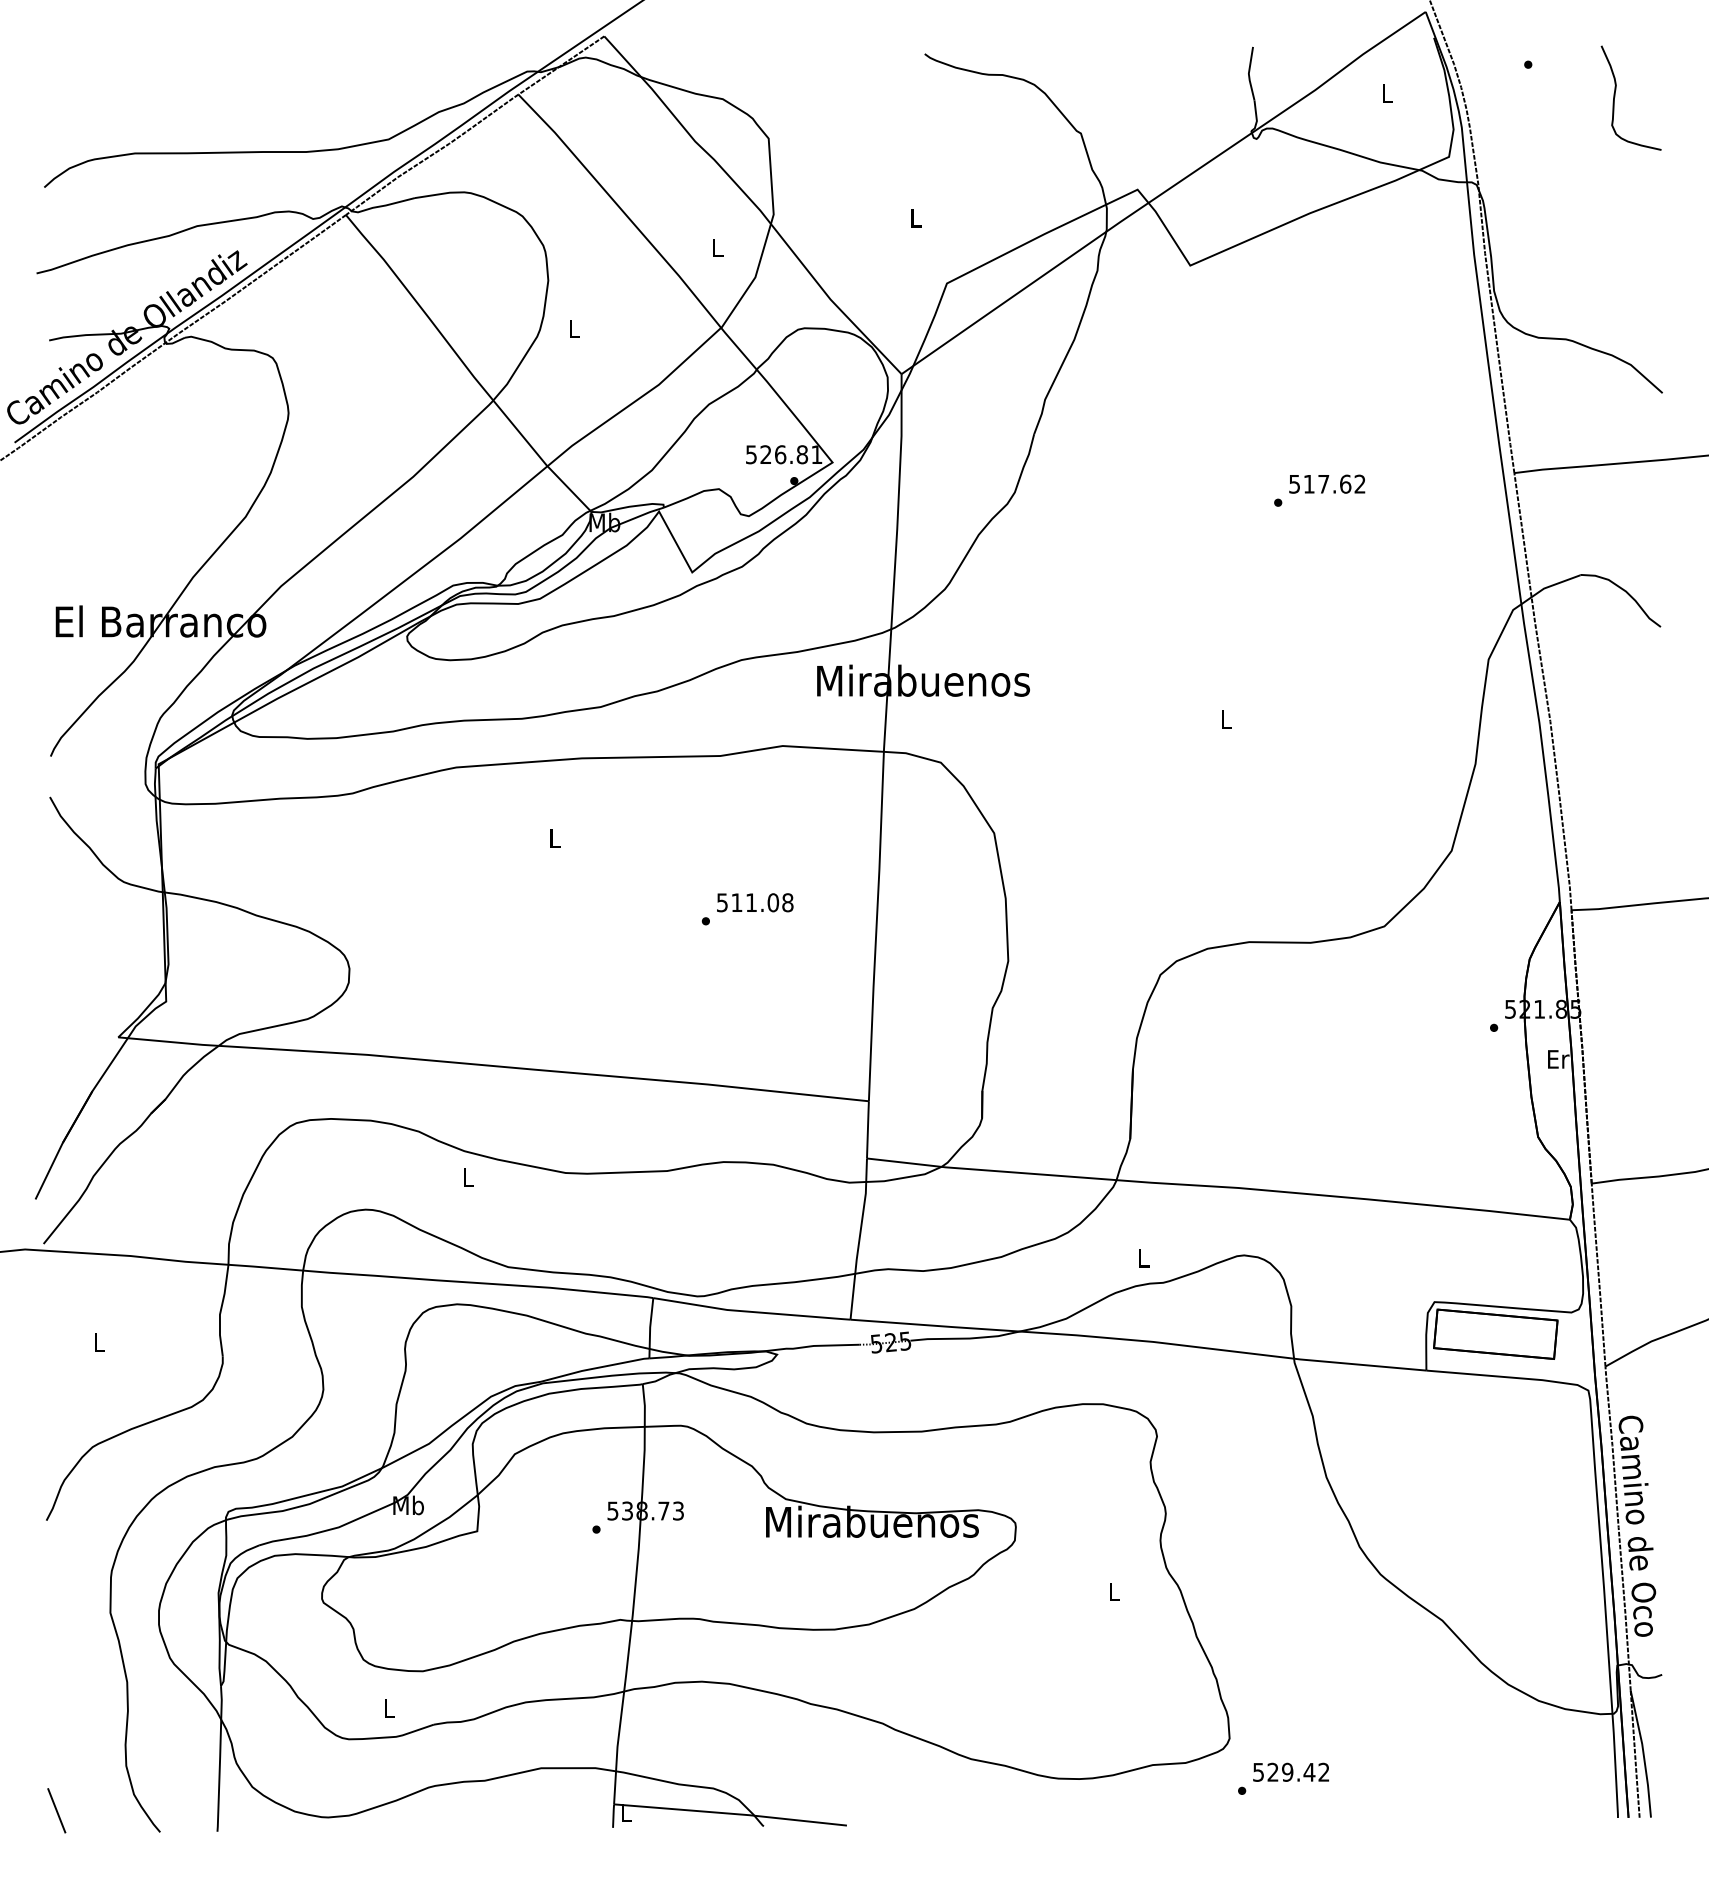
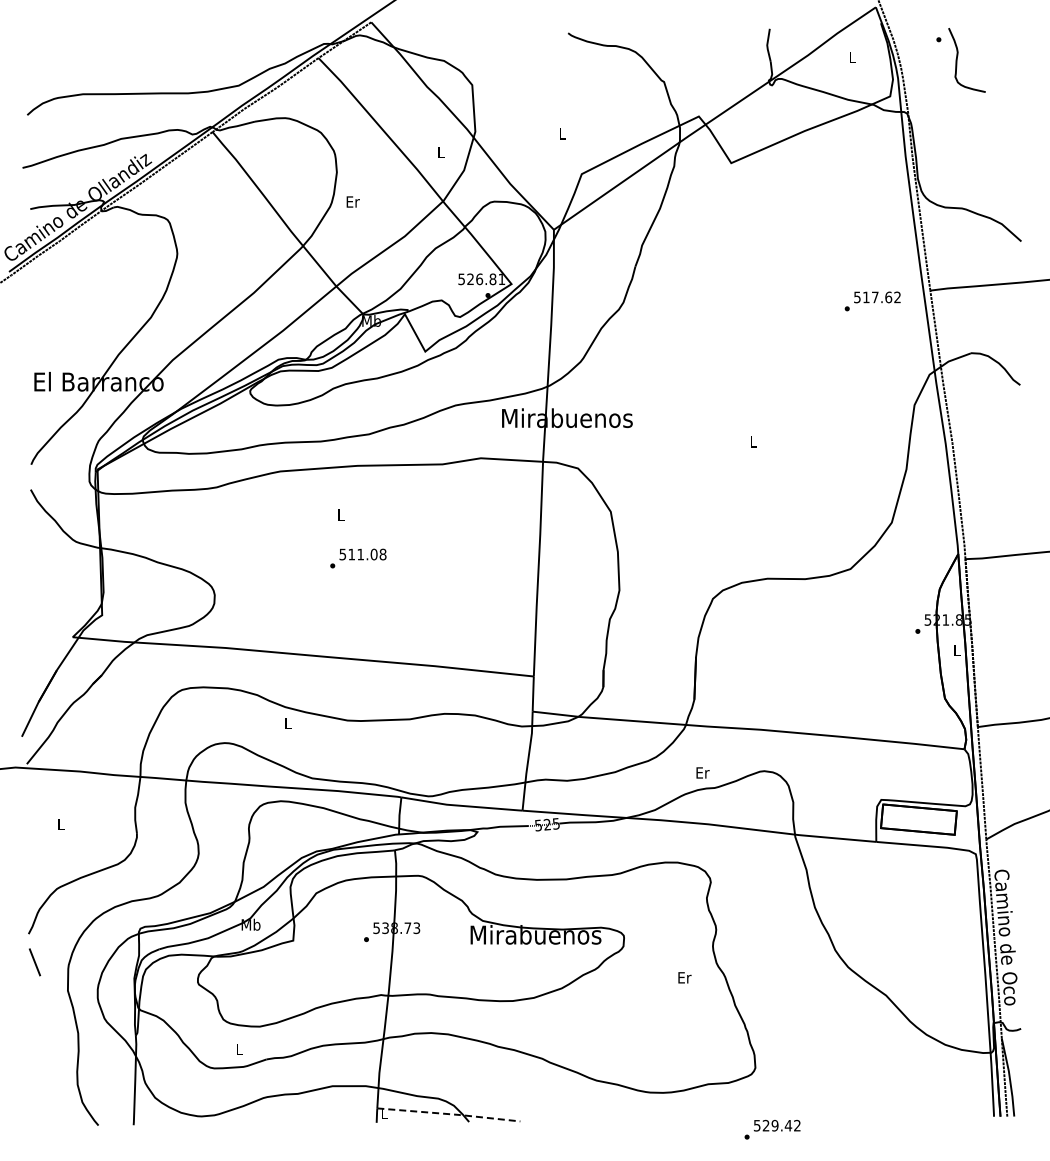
curve: (1617, 91) -> (958, 56), moved
text: (573, 328) -> (352, 201), L -> Er
text: (1319, 490) -> (872, 301), moved
text: (747, 909) -> (358, 558), moved
text: (1558, 1058) -> (957, 650), Er -> L
text: (1143, 1257) -> (702, 772), L -> Er
text: (1114, 1591) -> (684, 977), L -> Er
text: (1283, 1778) -> (772, 1129), moved
line: (57, 1811) -> (35, 962), moved
line: (731, 1814) -> (449, 1114), solid -> dashed

